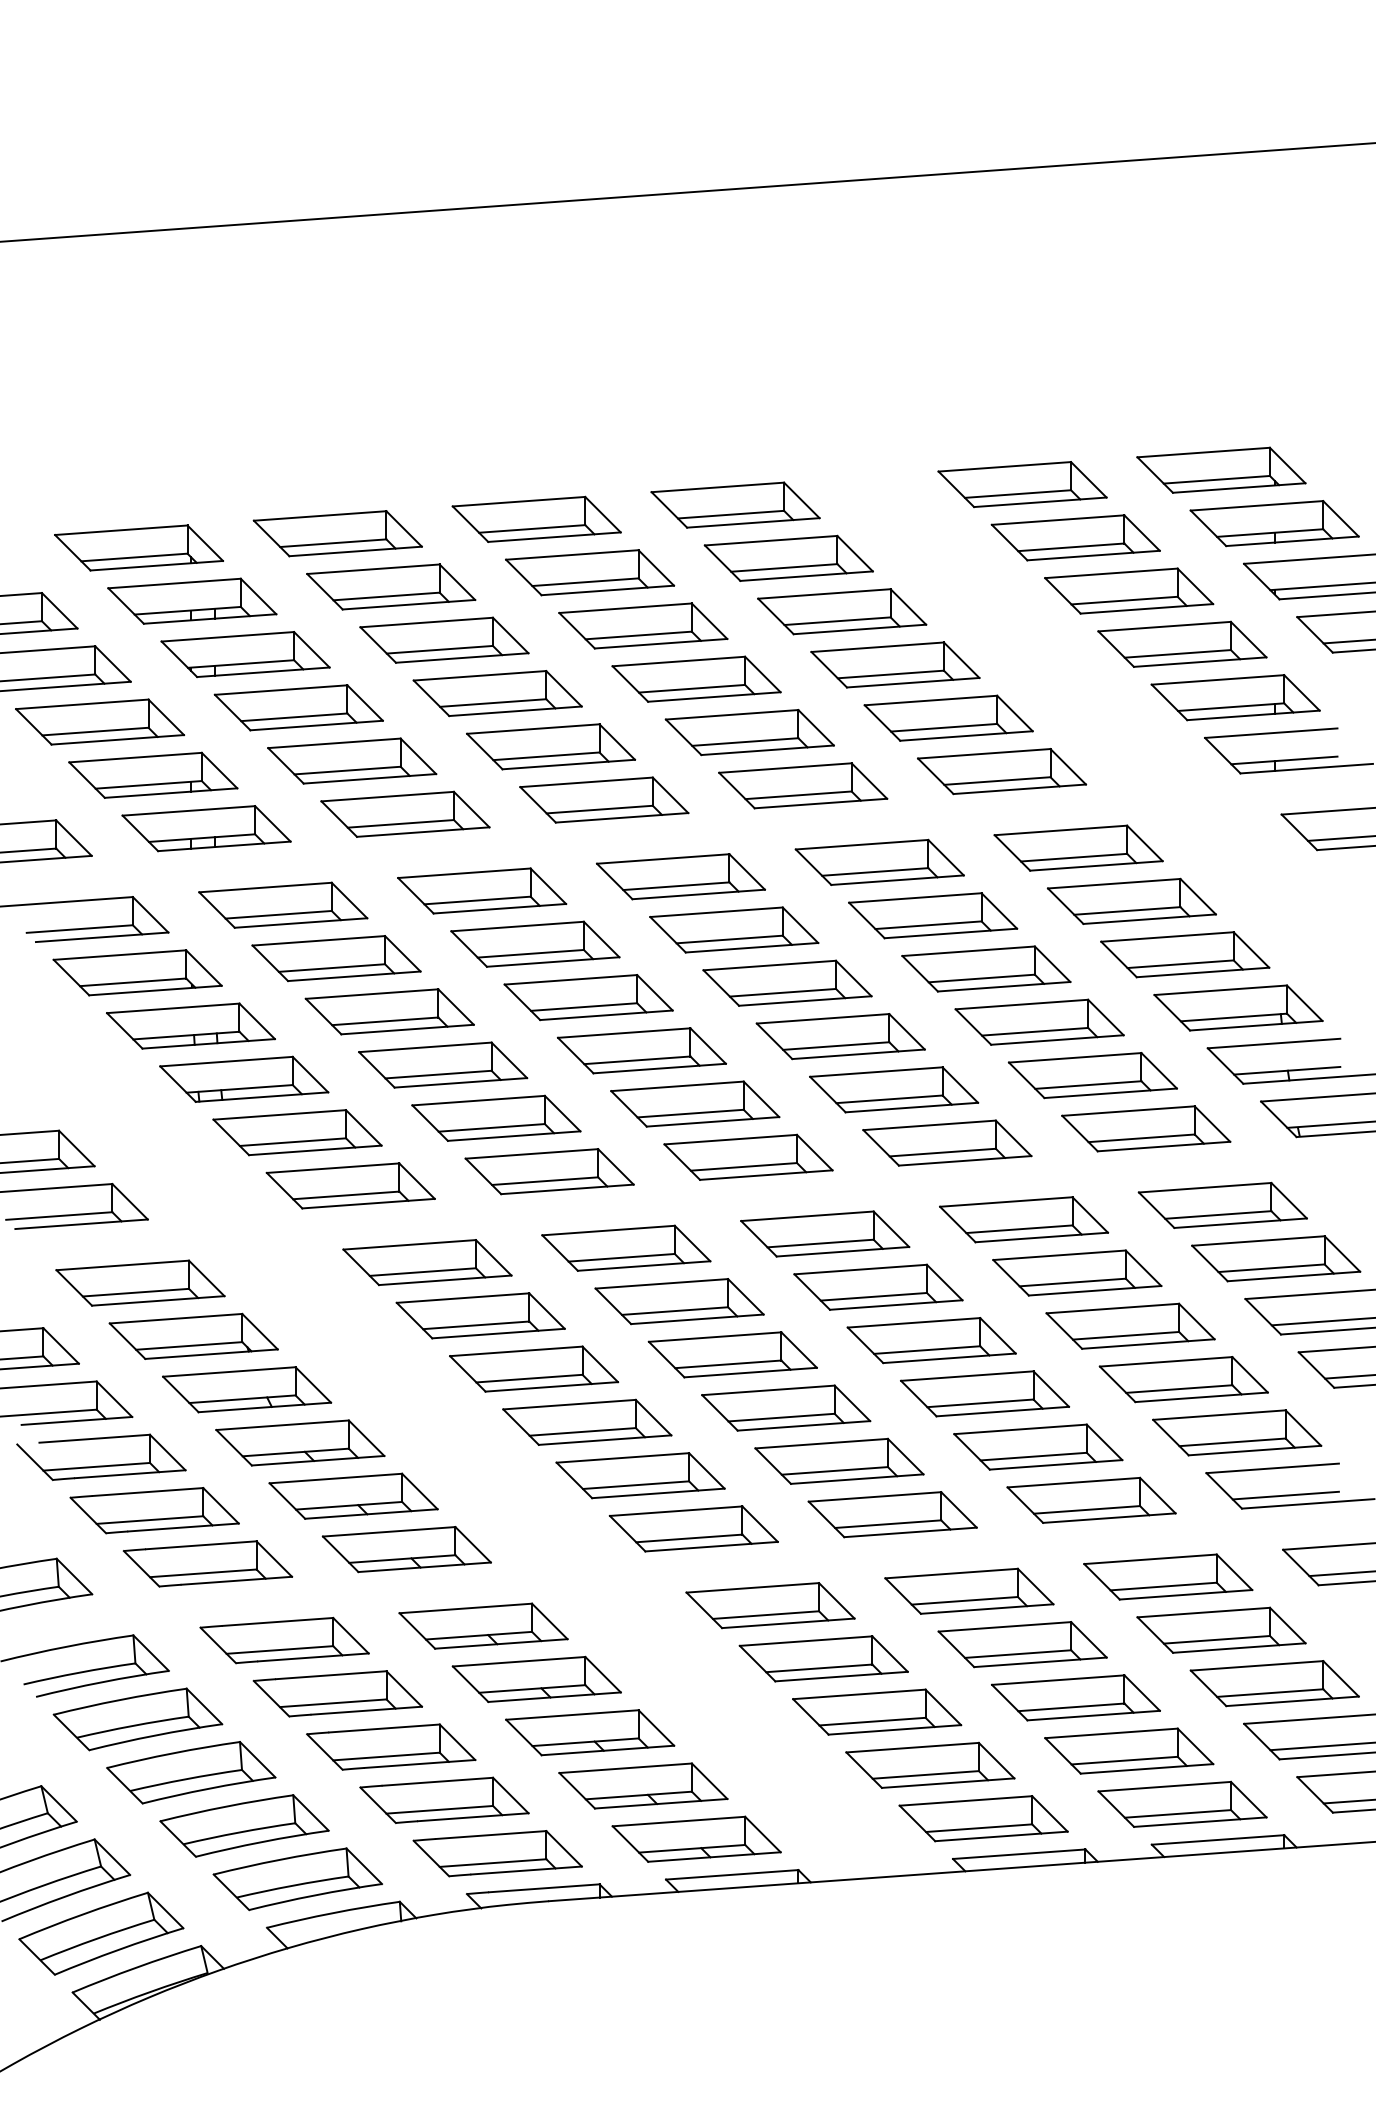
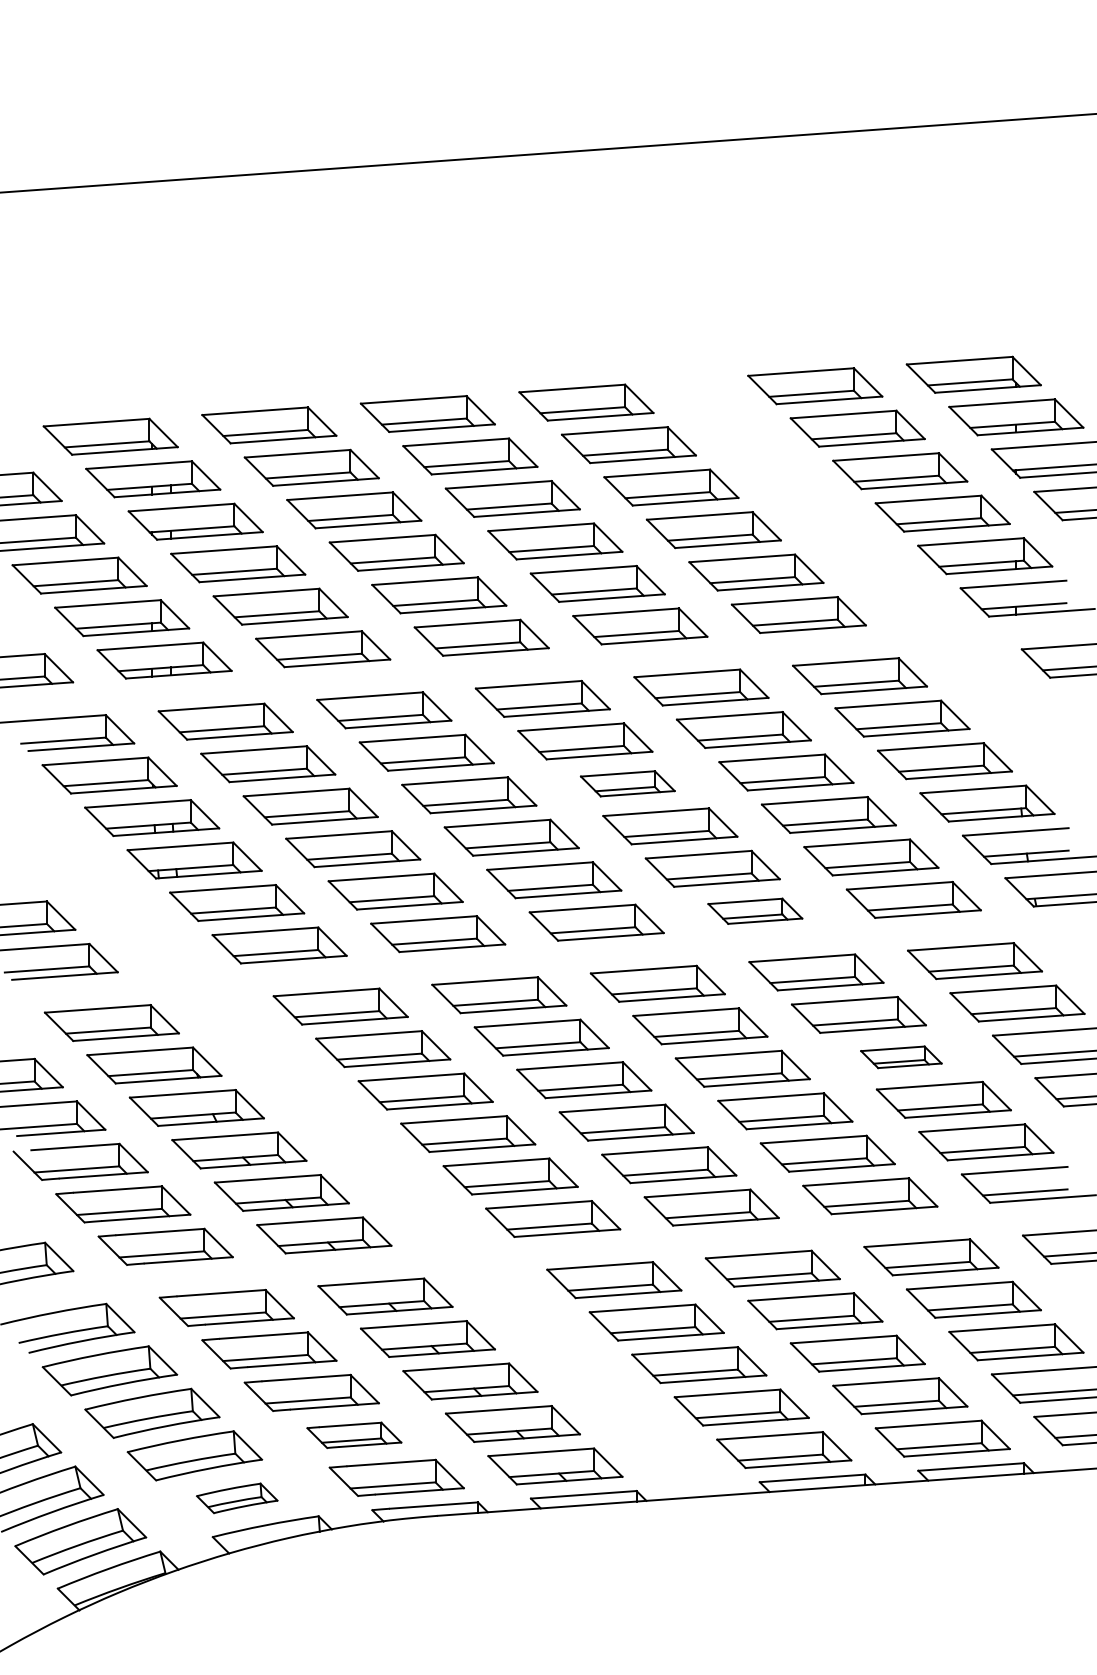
part: (787, 982) -> (627, 783), size x0.7
part: (947, 1142) -> (755, 910), size x0.7
part: (1130, 1325) -> (901, 1056), size x0.6
part: (444, 1799) -> (354, 1434), size x0.7
part: (297, 1879) -> (237, 1498), size x0.6

